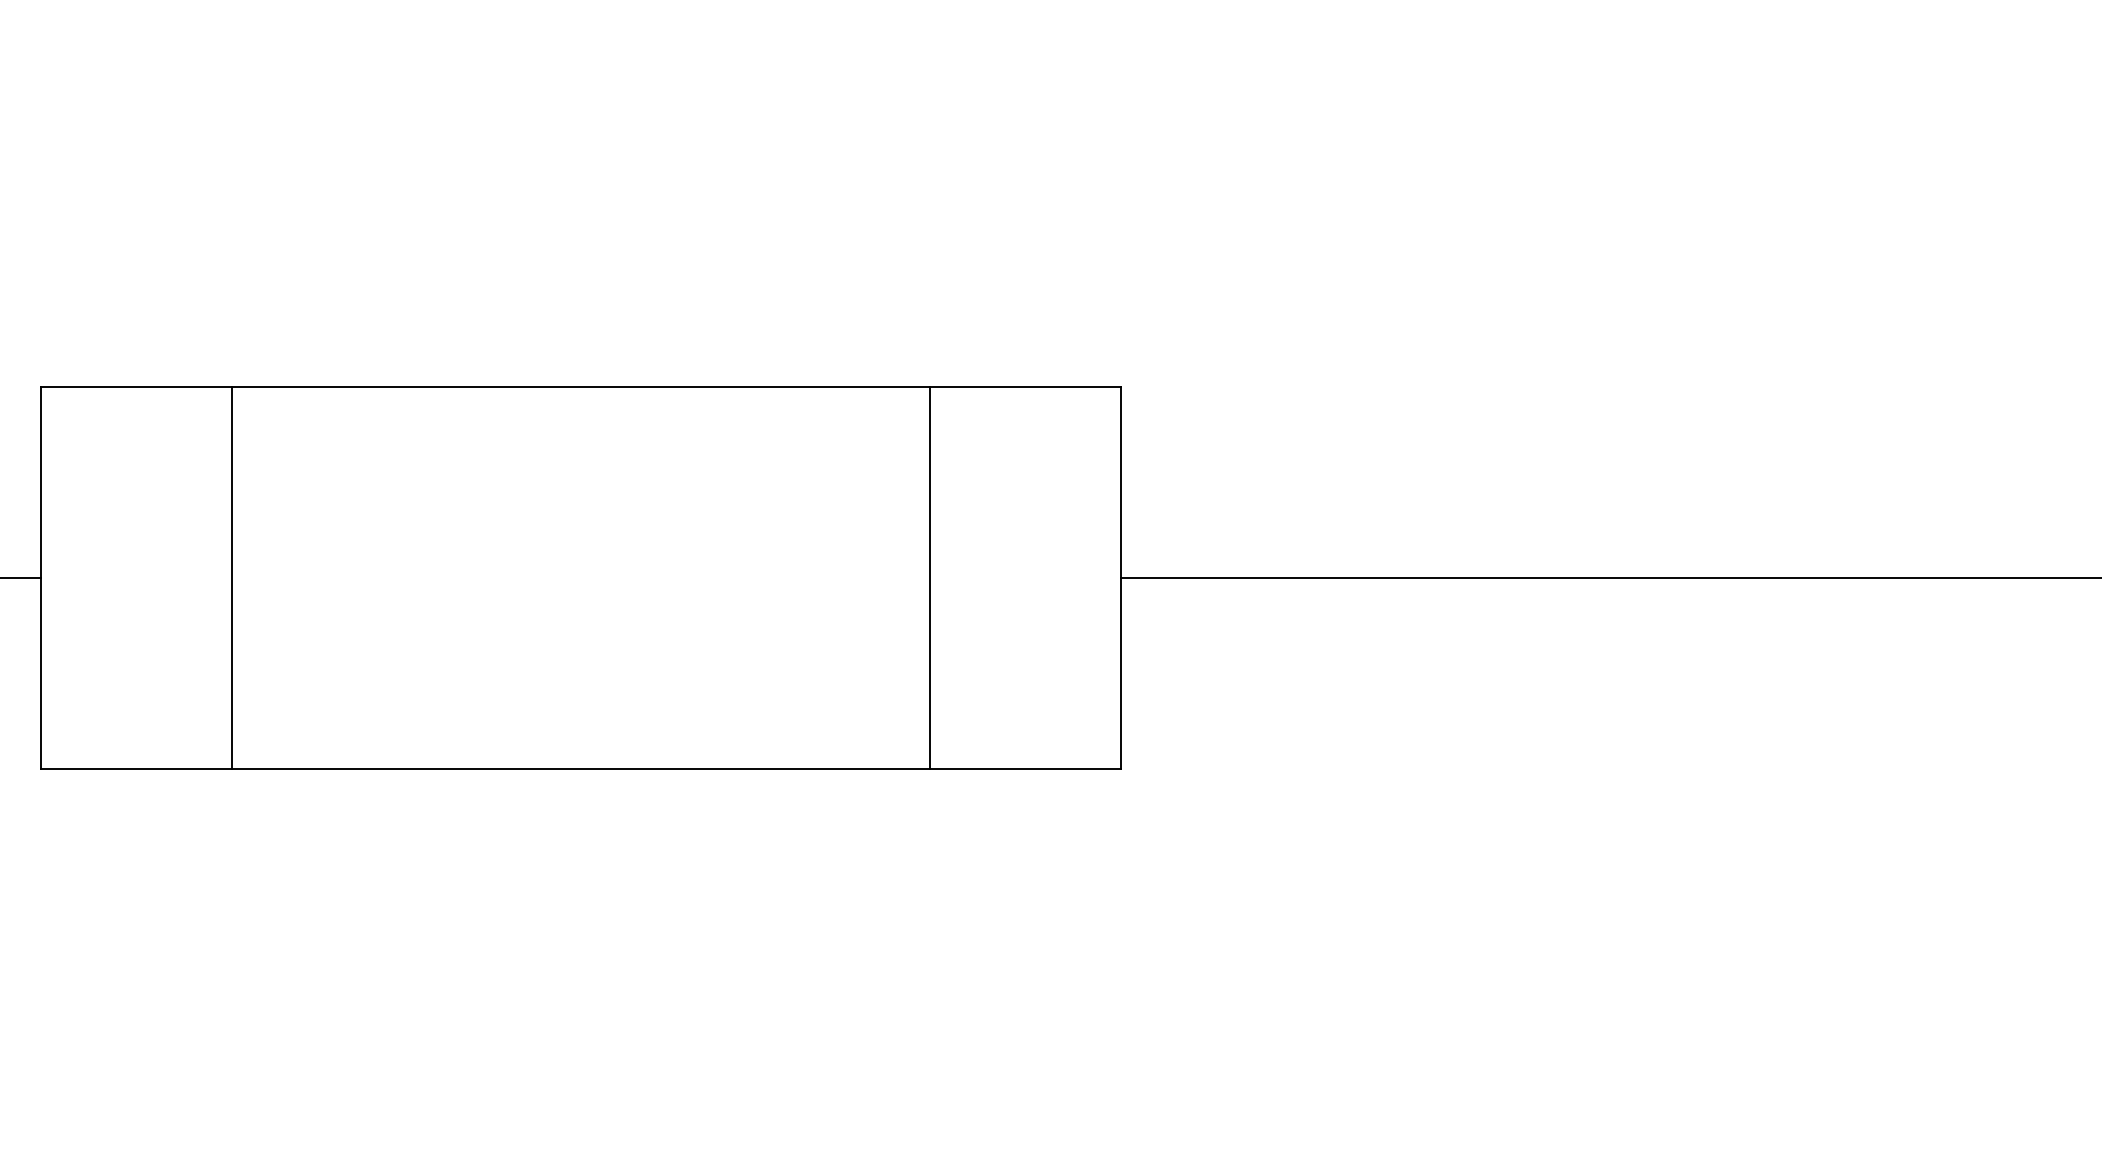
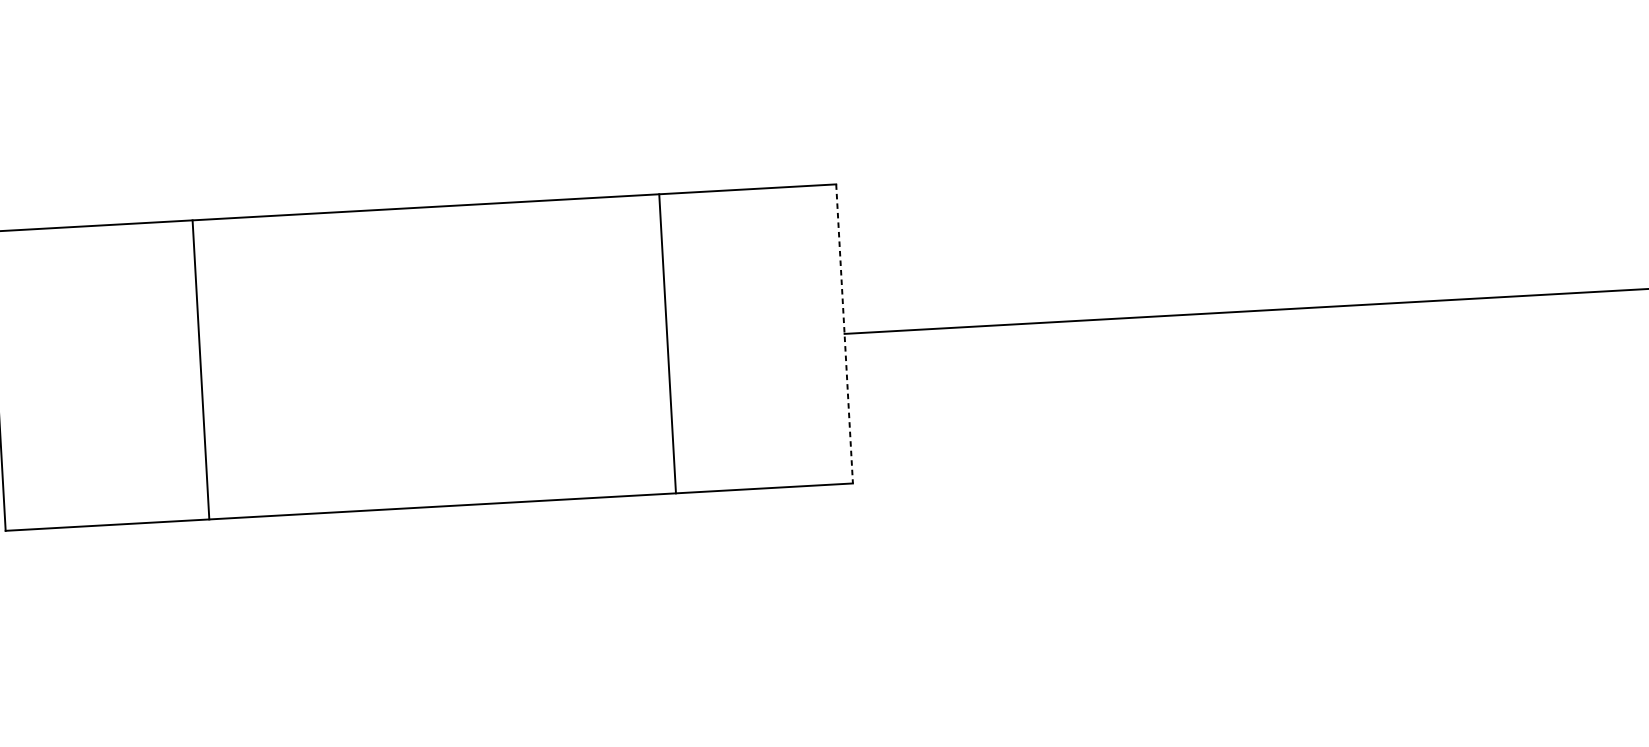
line: (231, 577) -> (200, 369), moved
line: (930, 577) -> (667, 343), moved
line: (1120, 577) -> (844, 333), solid -> dashed

